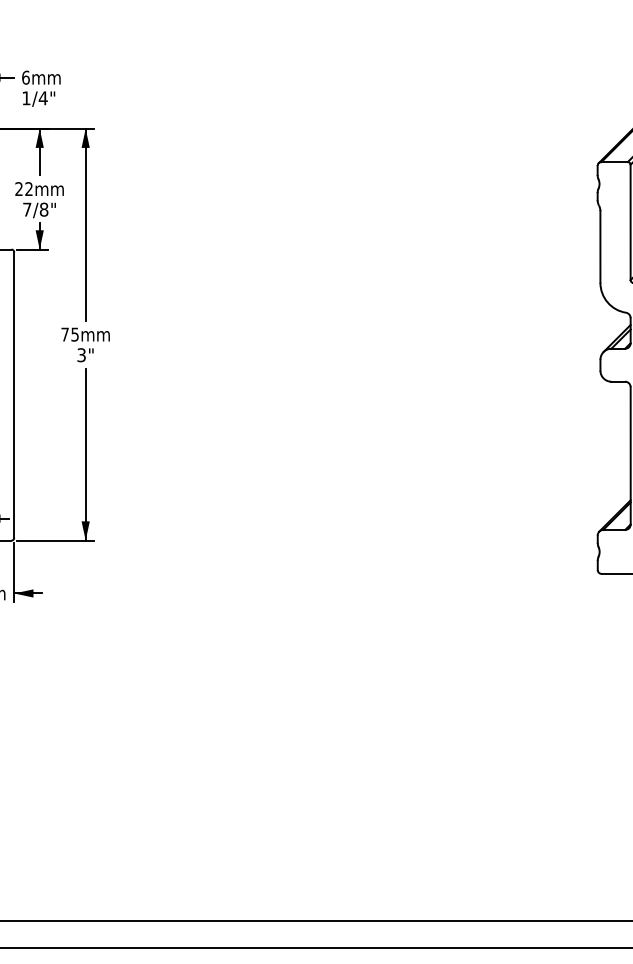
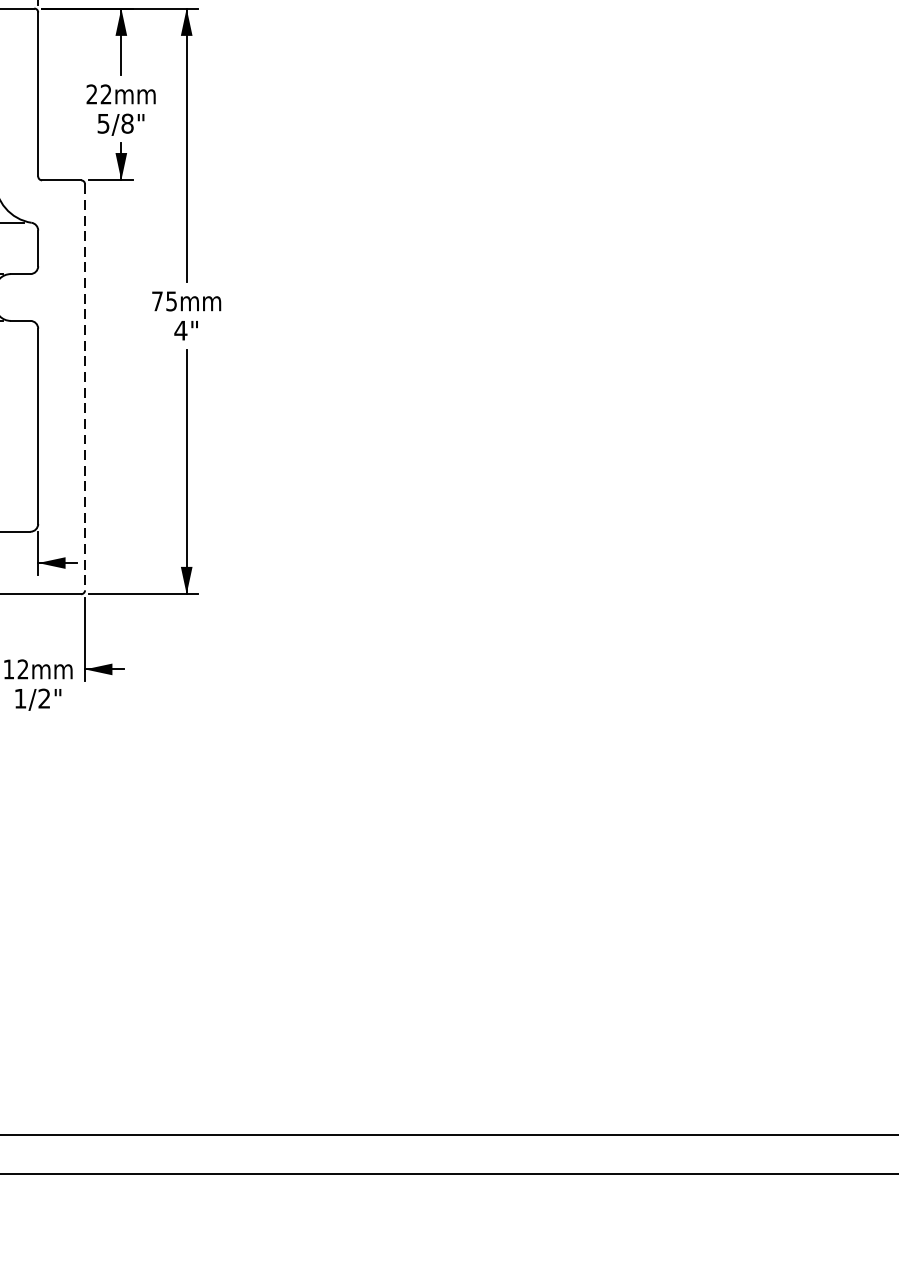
text: (27, 209) -> (103, 123), 7/8" -> 5/8"
text: (81, 355) -> (180, 331), 3" -> 4"
line: (14, 395) -> (85, 387), solid -> dashed

